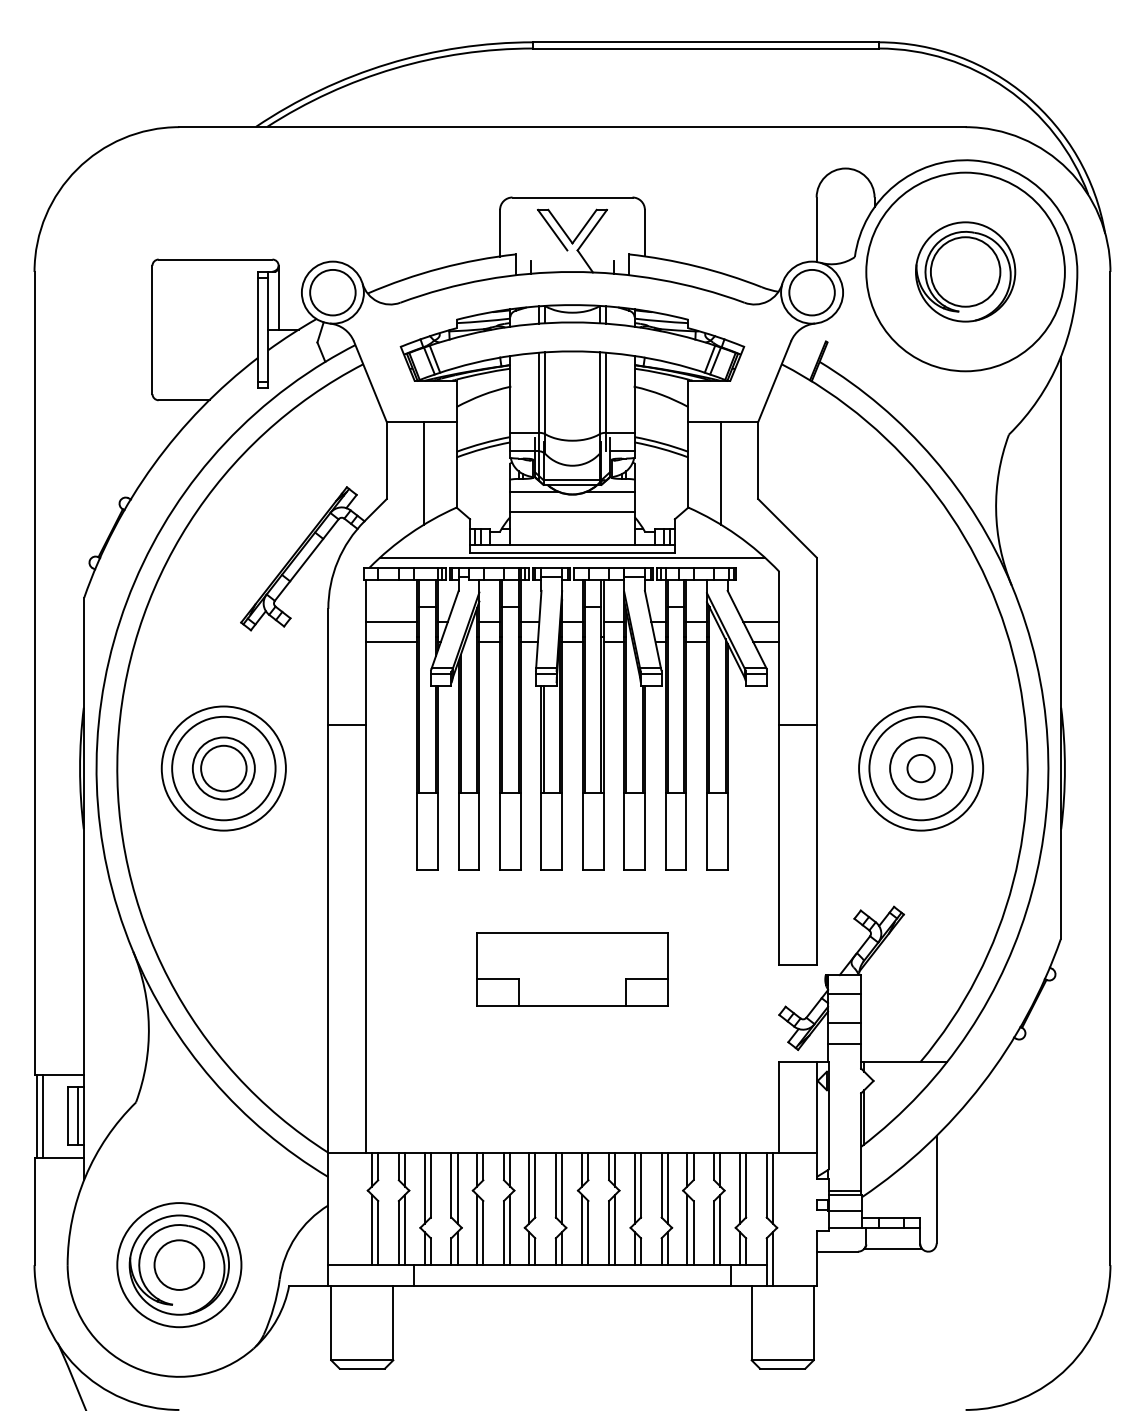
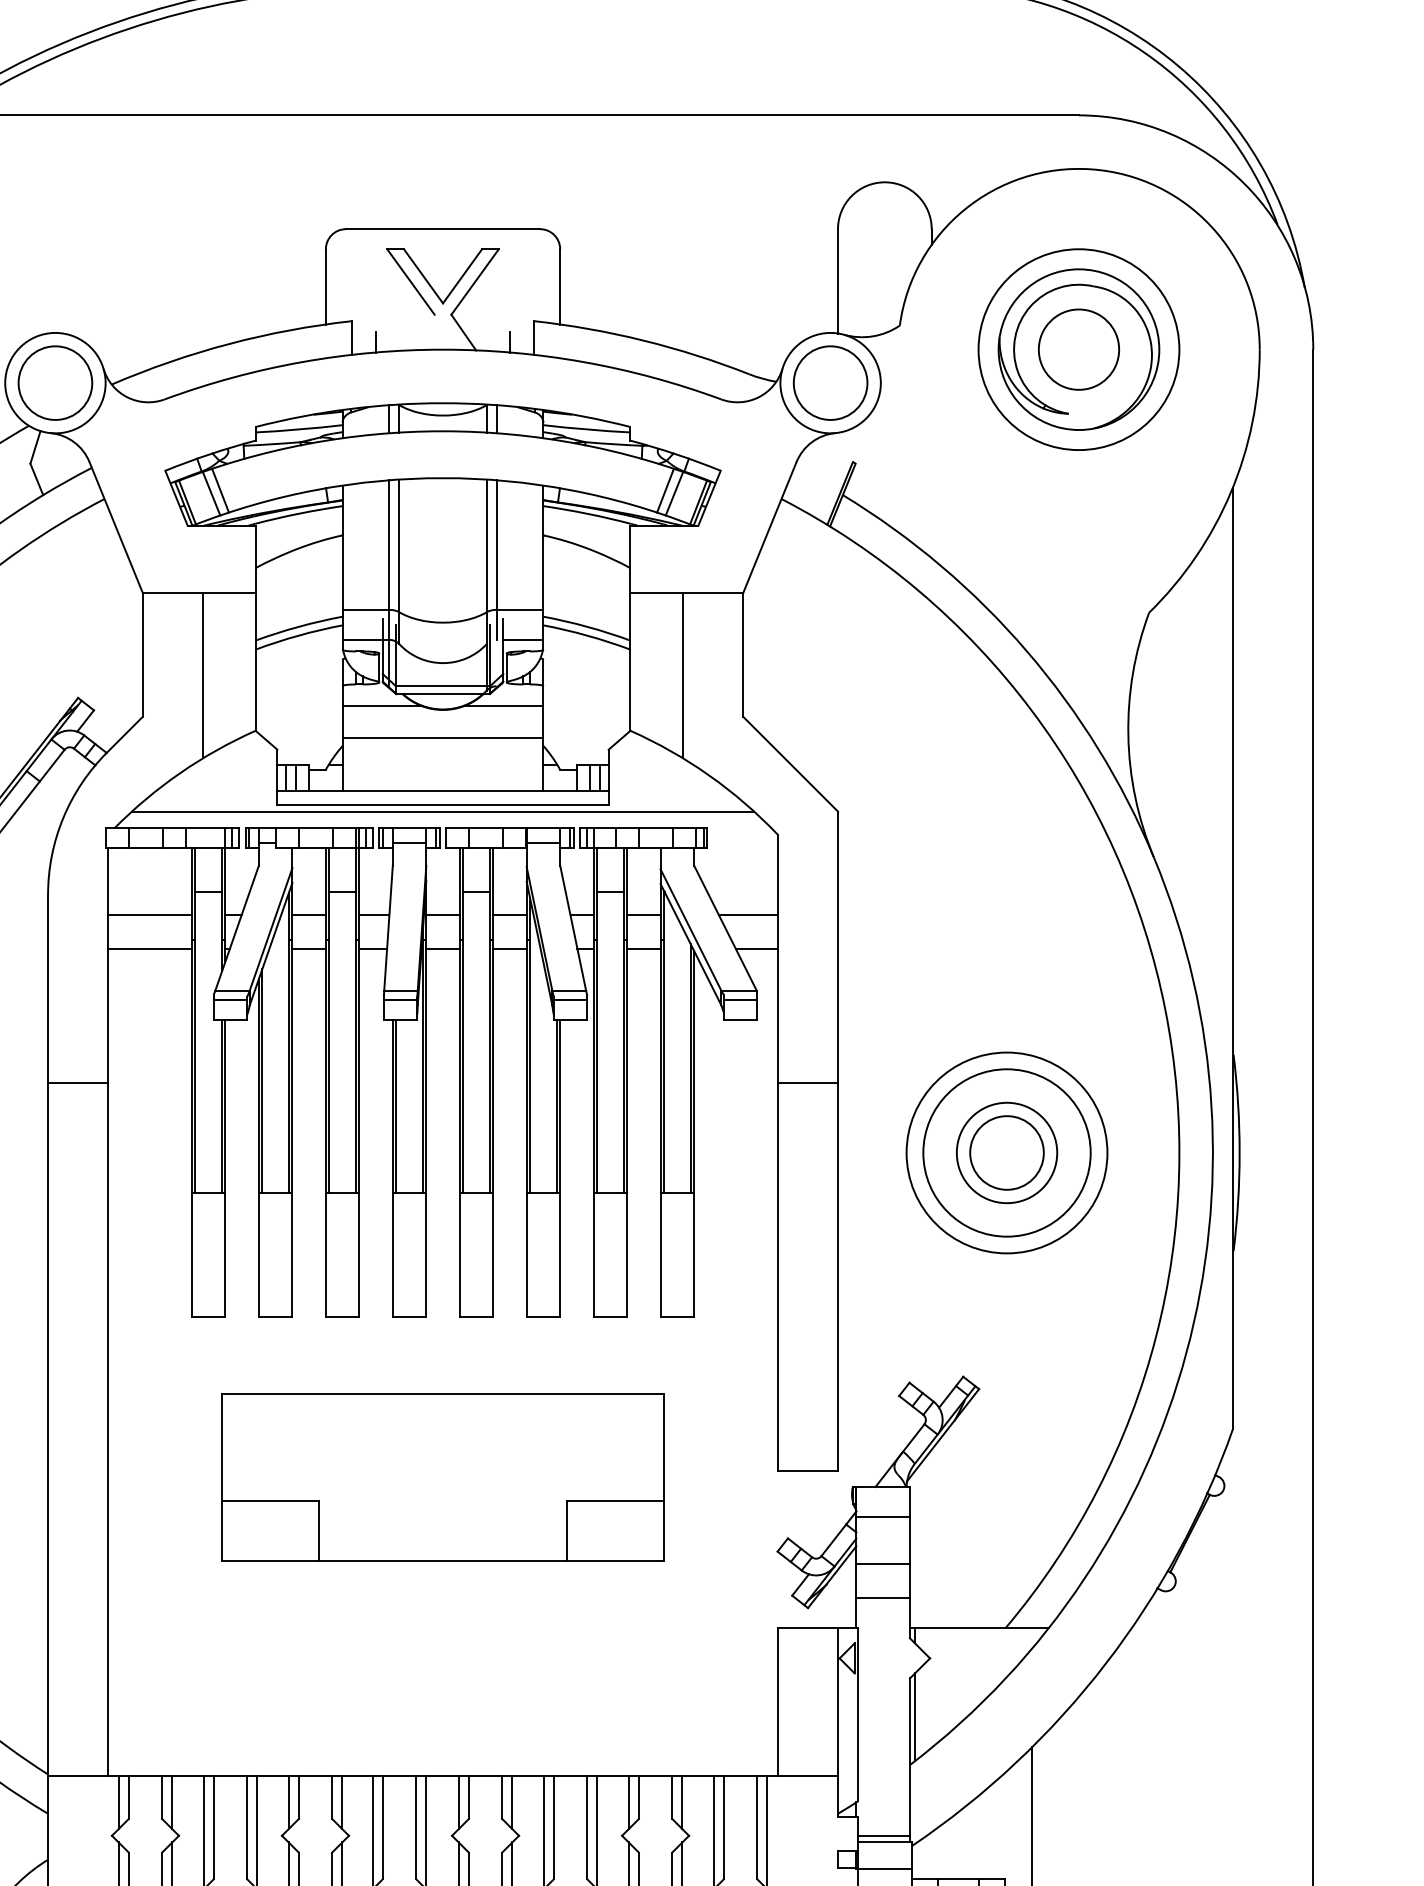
circle: (965, 271) -> (1078, 348), size x0.62
circle: (965, 271) -> (1078, 348), size x0.71
circle: (920, 768) -> (1006, 1152), size x1.67
part: (572, 969) -> (443, 1478), size x1.43

